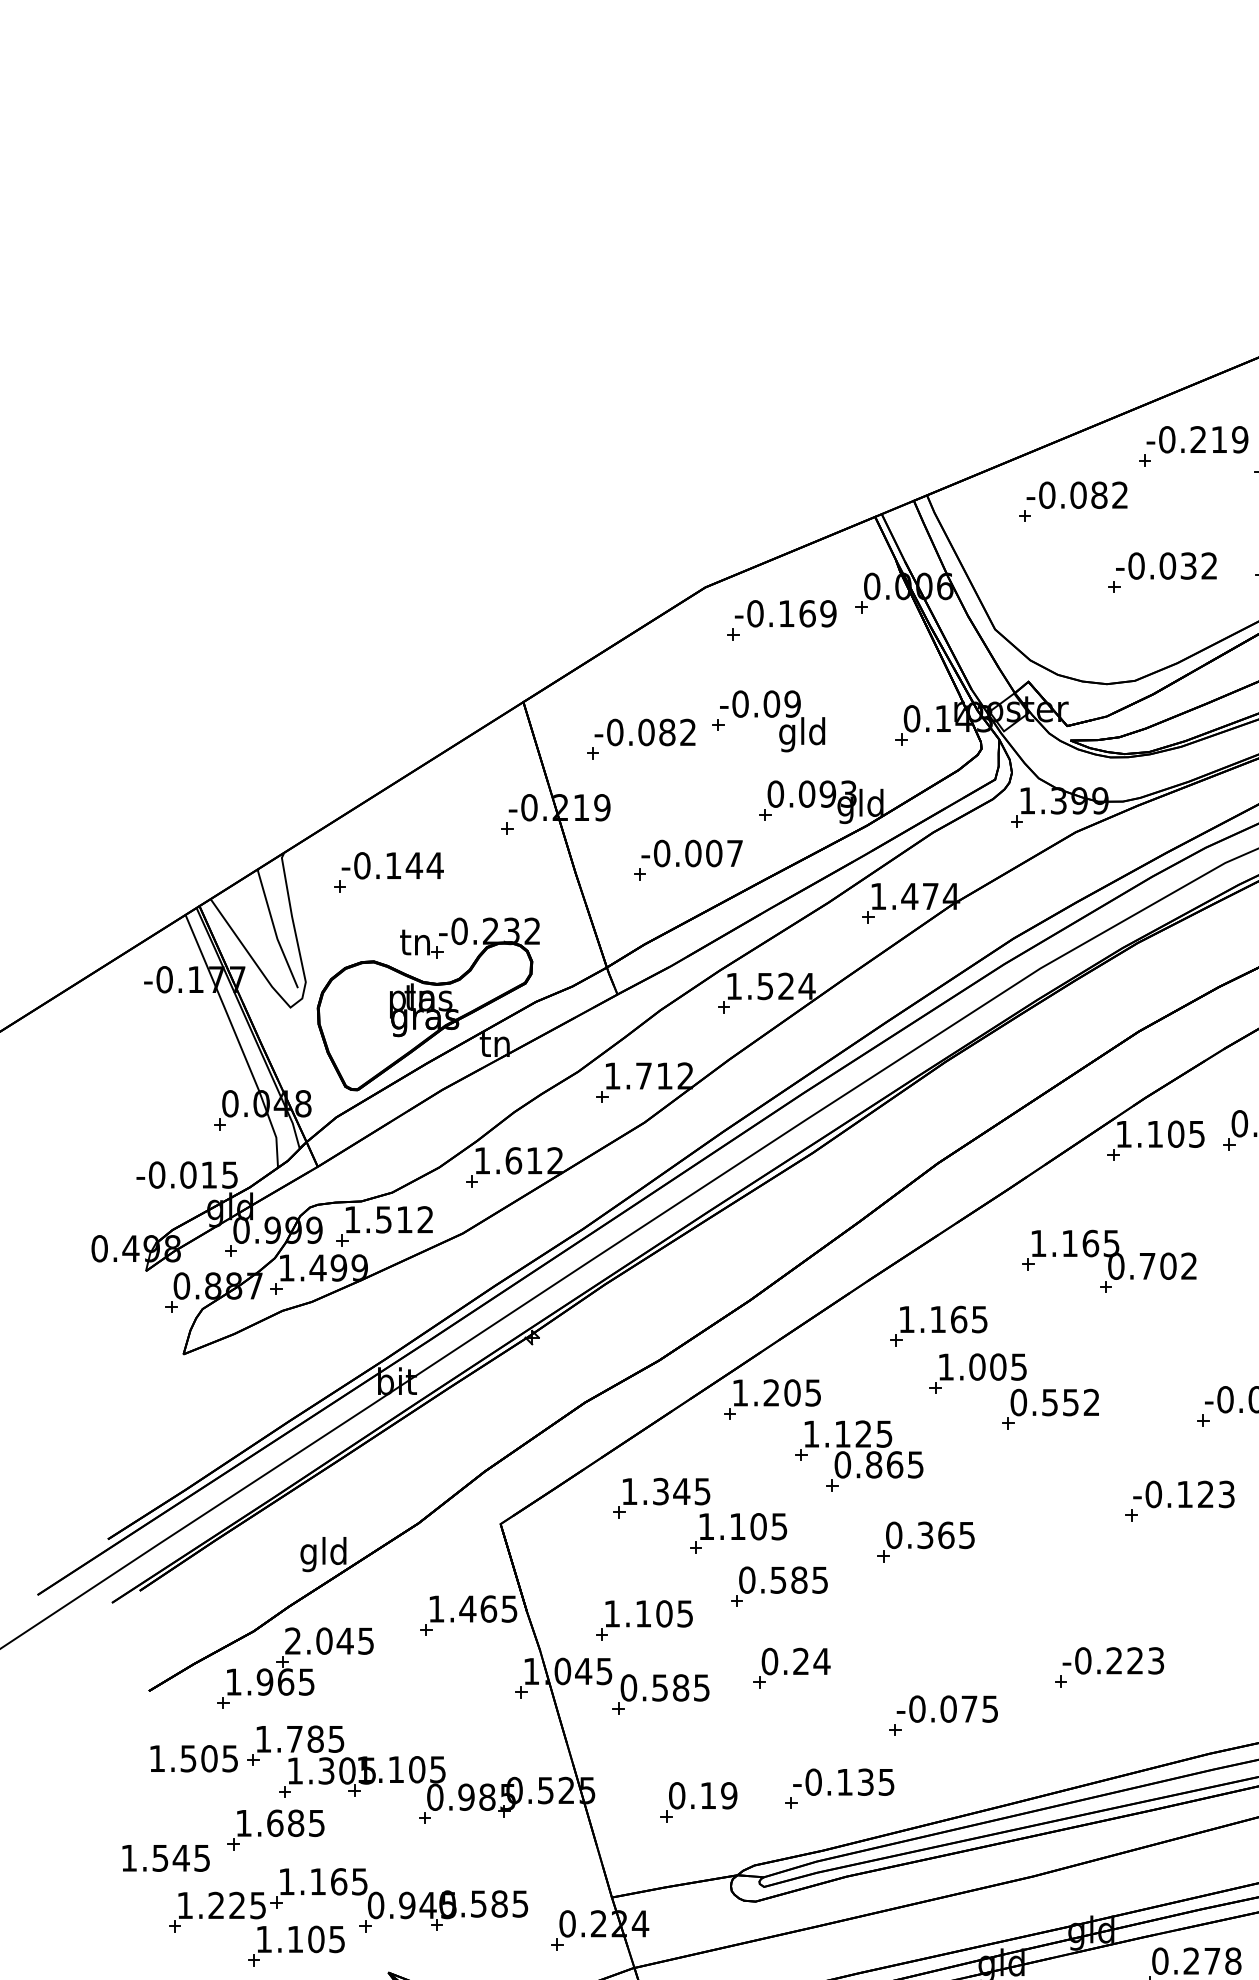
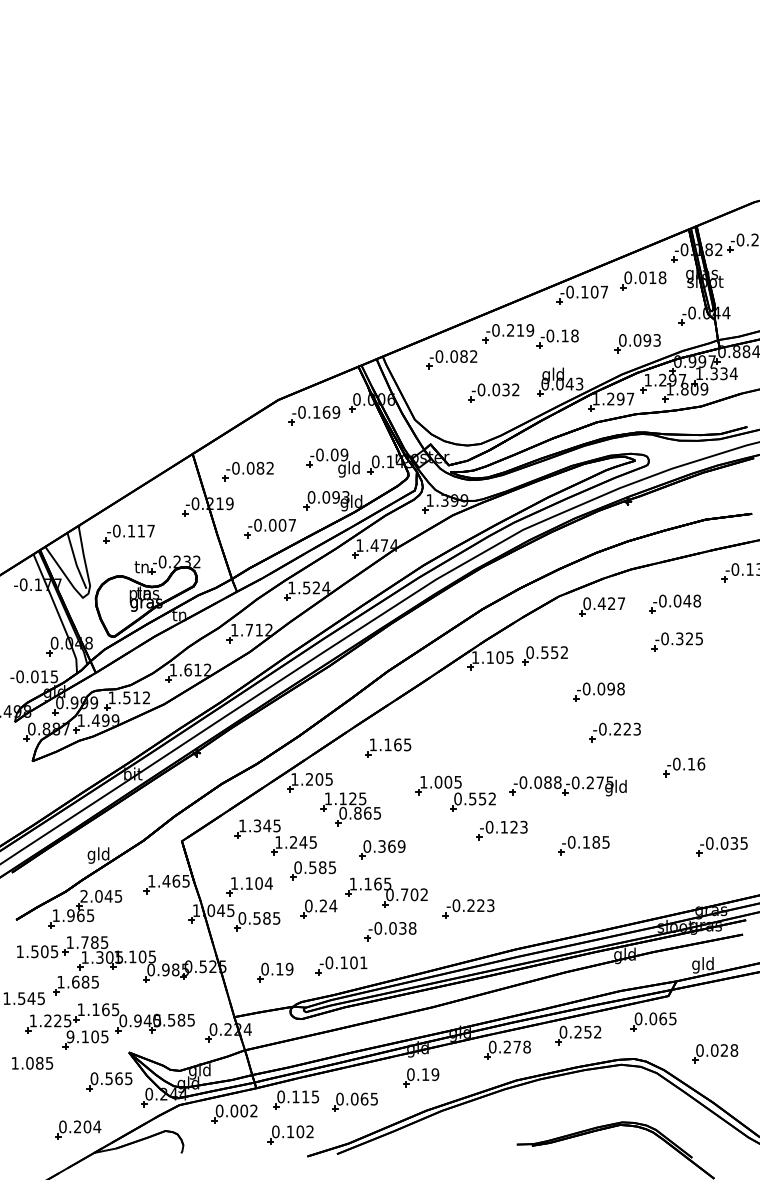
part: (767, 720) -> (332, 462), moved
text: (425, 864) -> (146, 530), -0.144 -> -0.117
part: (1108, 1261) -> (386, 892), moved
part: (1013, 1390) -> (455, 793), moved
text: (748, 1526) -> (298, 842), 1.105 -> 1.245
text: (966, 1535) -> (401, 846), 0.365 -> 0.369
text: (684, 1613) -> (268, 883), 1.105 -> 1.104
text: (979, 1709) -> (407, 928), -0.075 -> -0.038
text: (875, 1781) -> (358, 962), -0.135 -> -0.101
text: (264, 1938) -> (70, 1036), 1.105 -> 9.105

